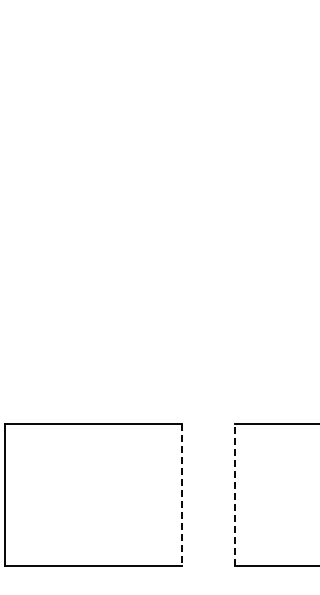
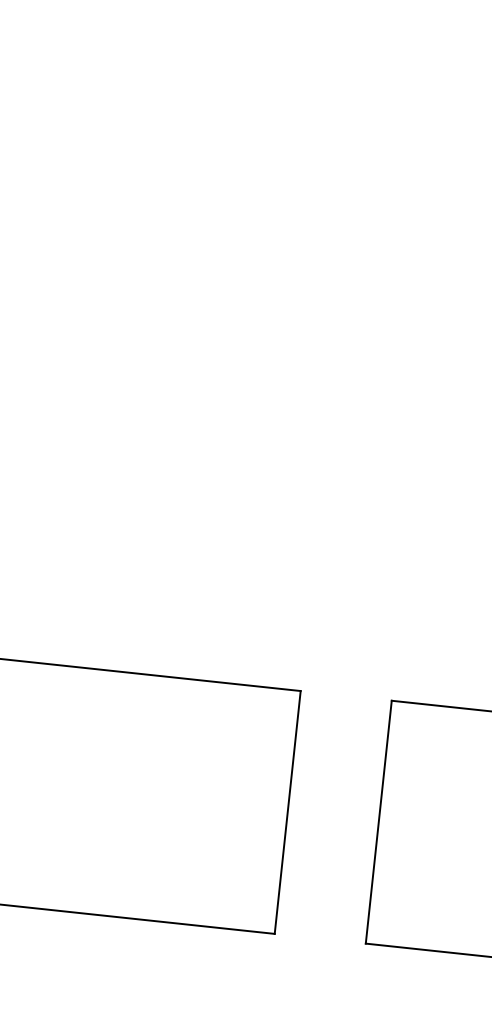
line: (182, 495) -> (288, 813), dashed -> solid
line: (235, 495) -> (379, 823), dashed -> solid

